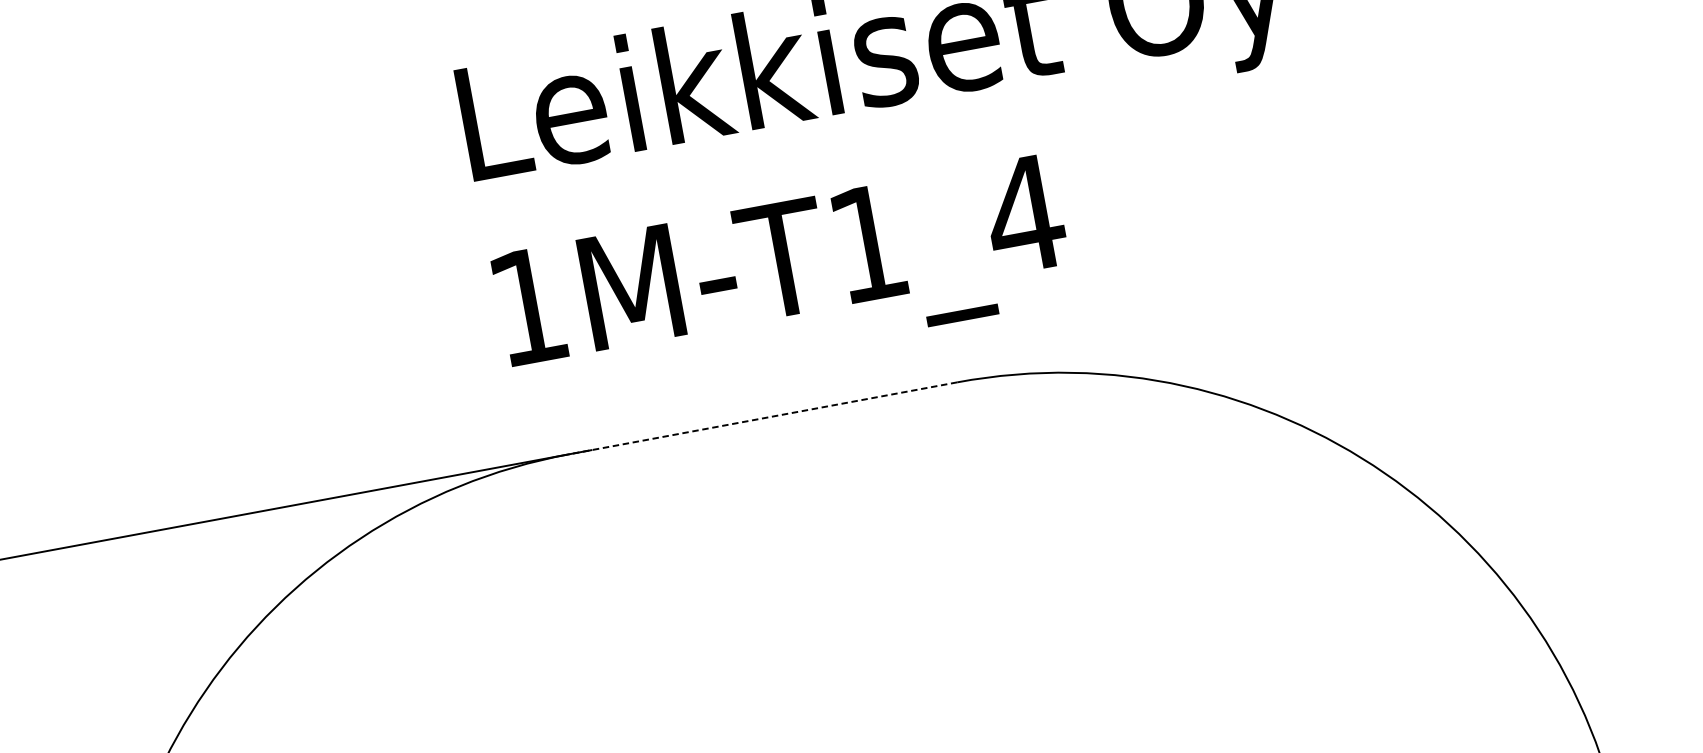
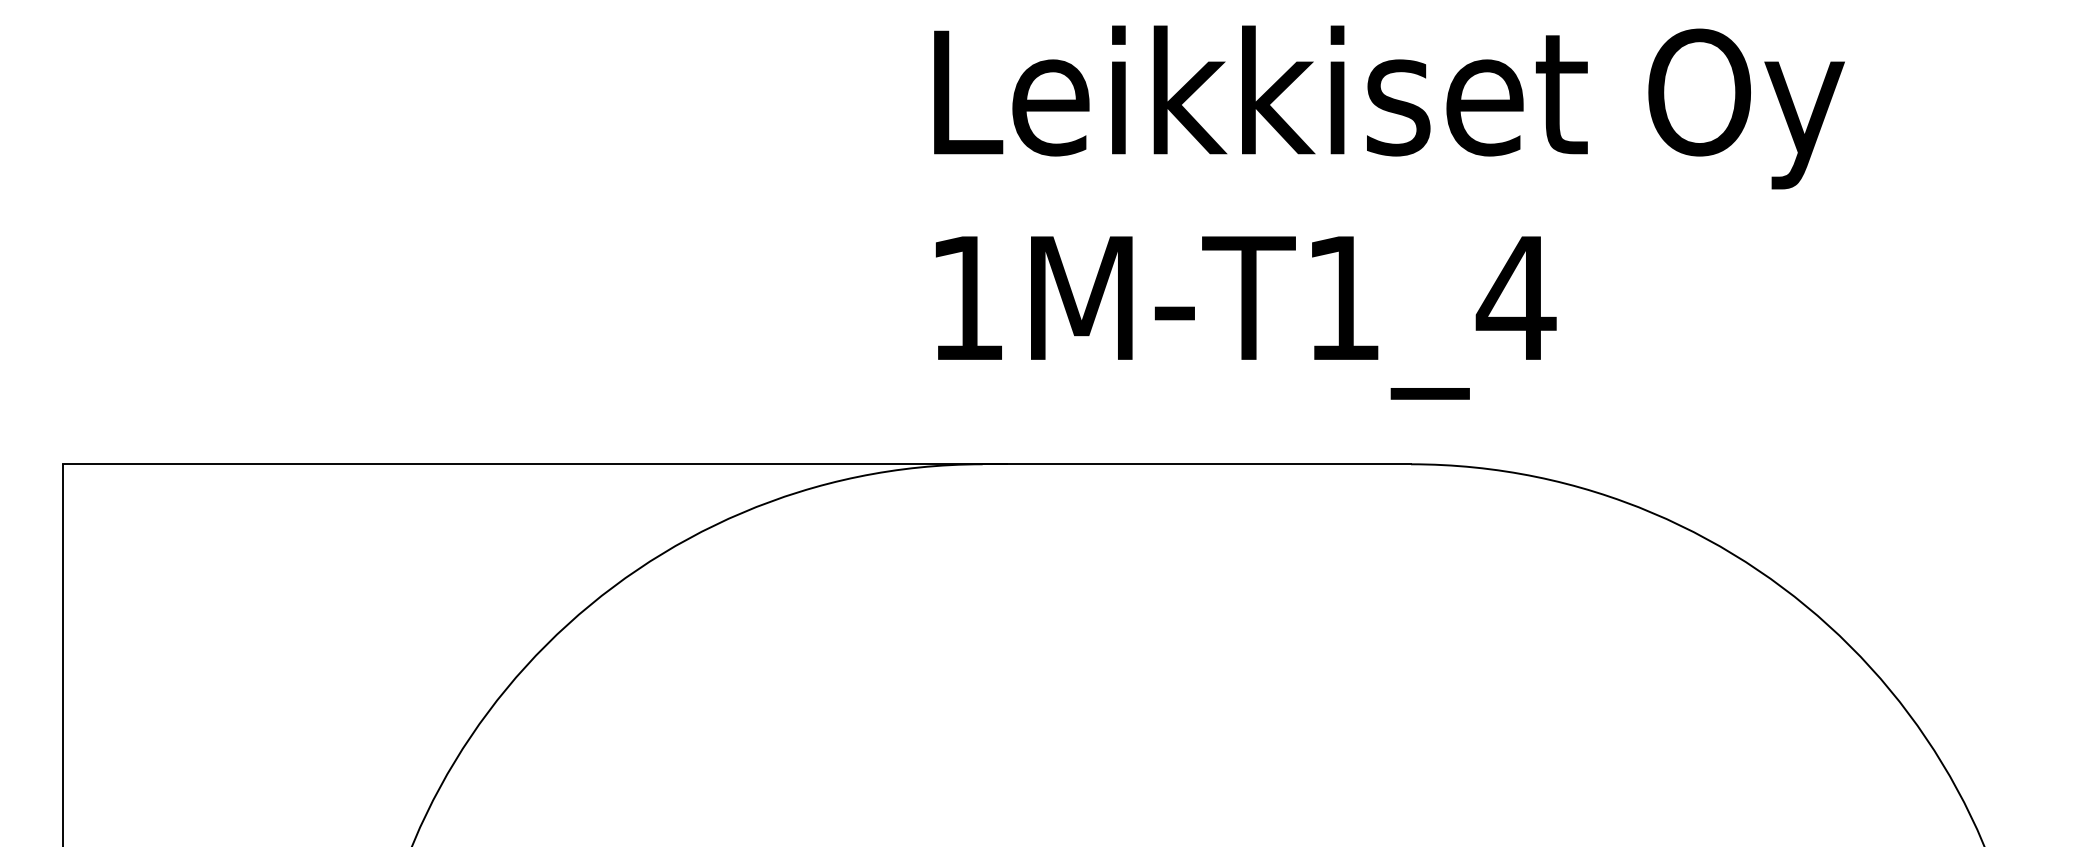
line: (763, 418) -> (1196, 464), dashed -> solid

